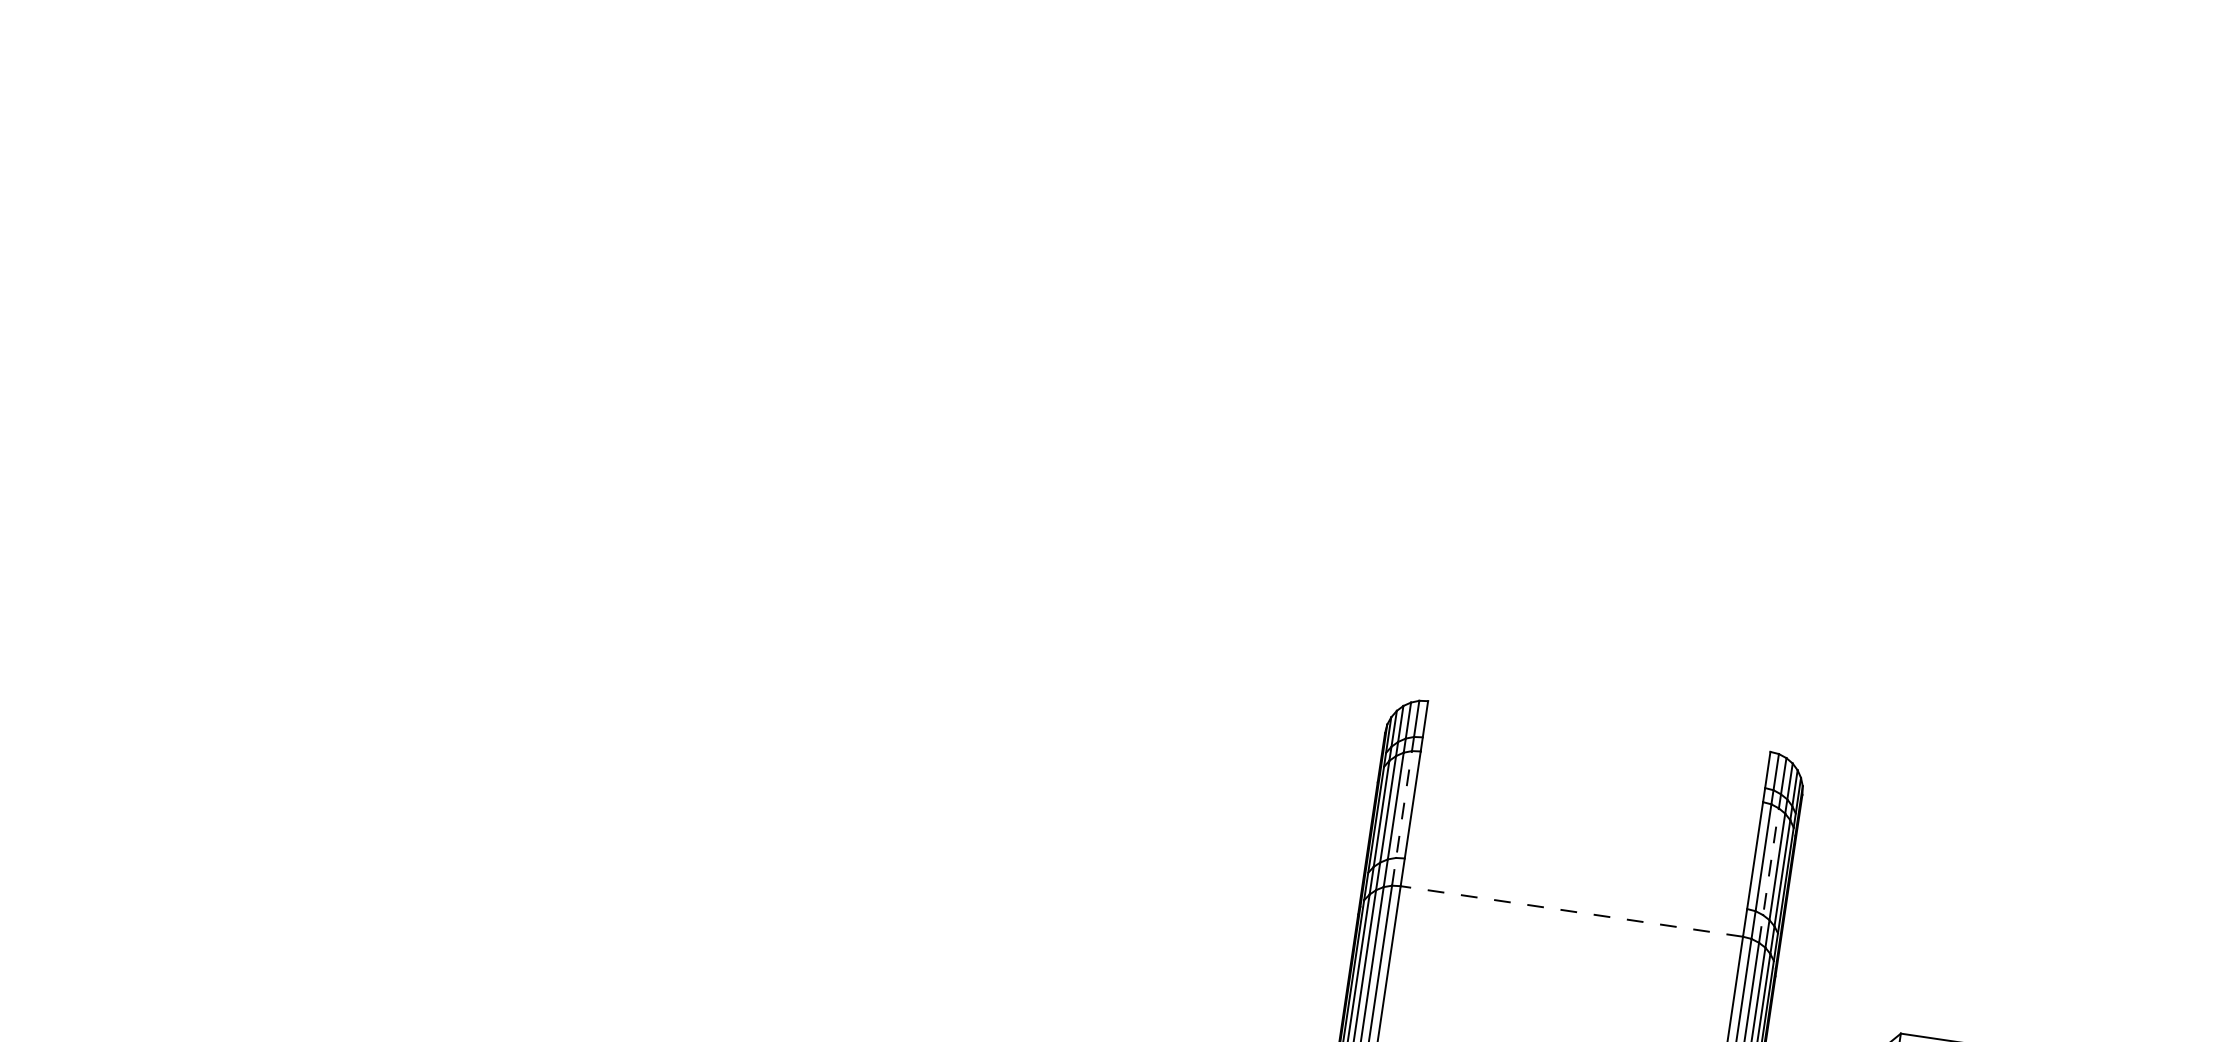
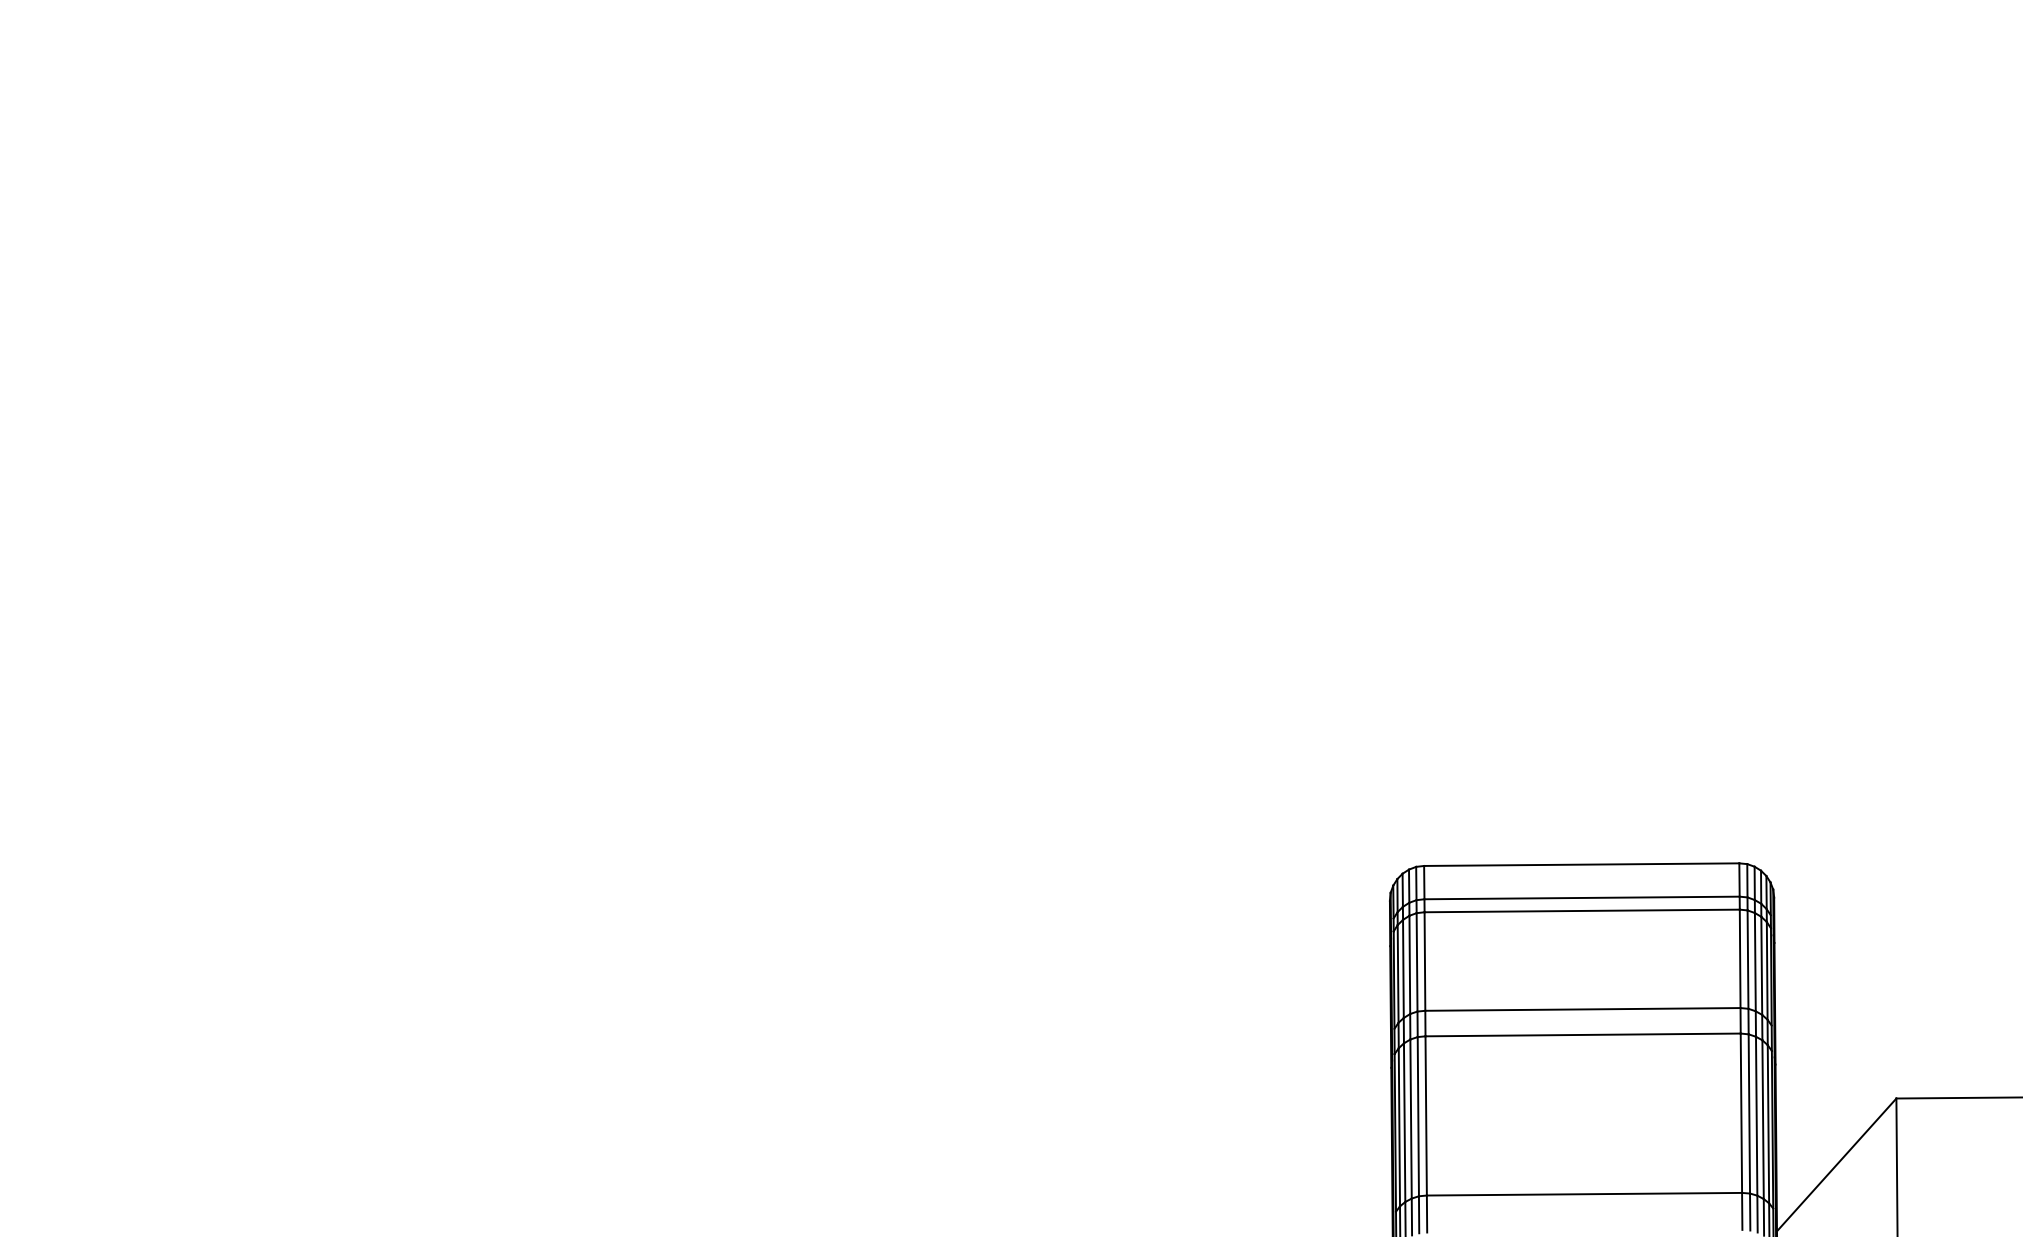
line: (1599, 726) -> (1581, 864), added
line: (1593, 762) -> (1581, 897), added
line: (1591, 776) -> (1581, 910), added
line: (1402, 818) -> (1417, 975), dashed -> solid
line: (1769, 875) -> (1755, 974), dashed -> solid
line: (1575, 883) -> (1582, 1009), added
line: (1572, 911) -> (1583, 1034), dashed -> solid

